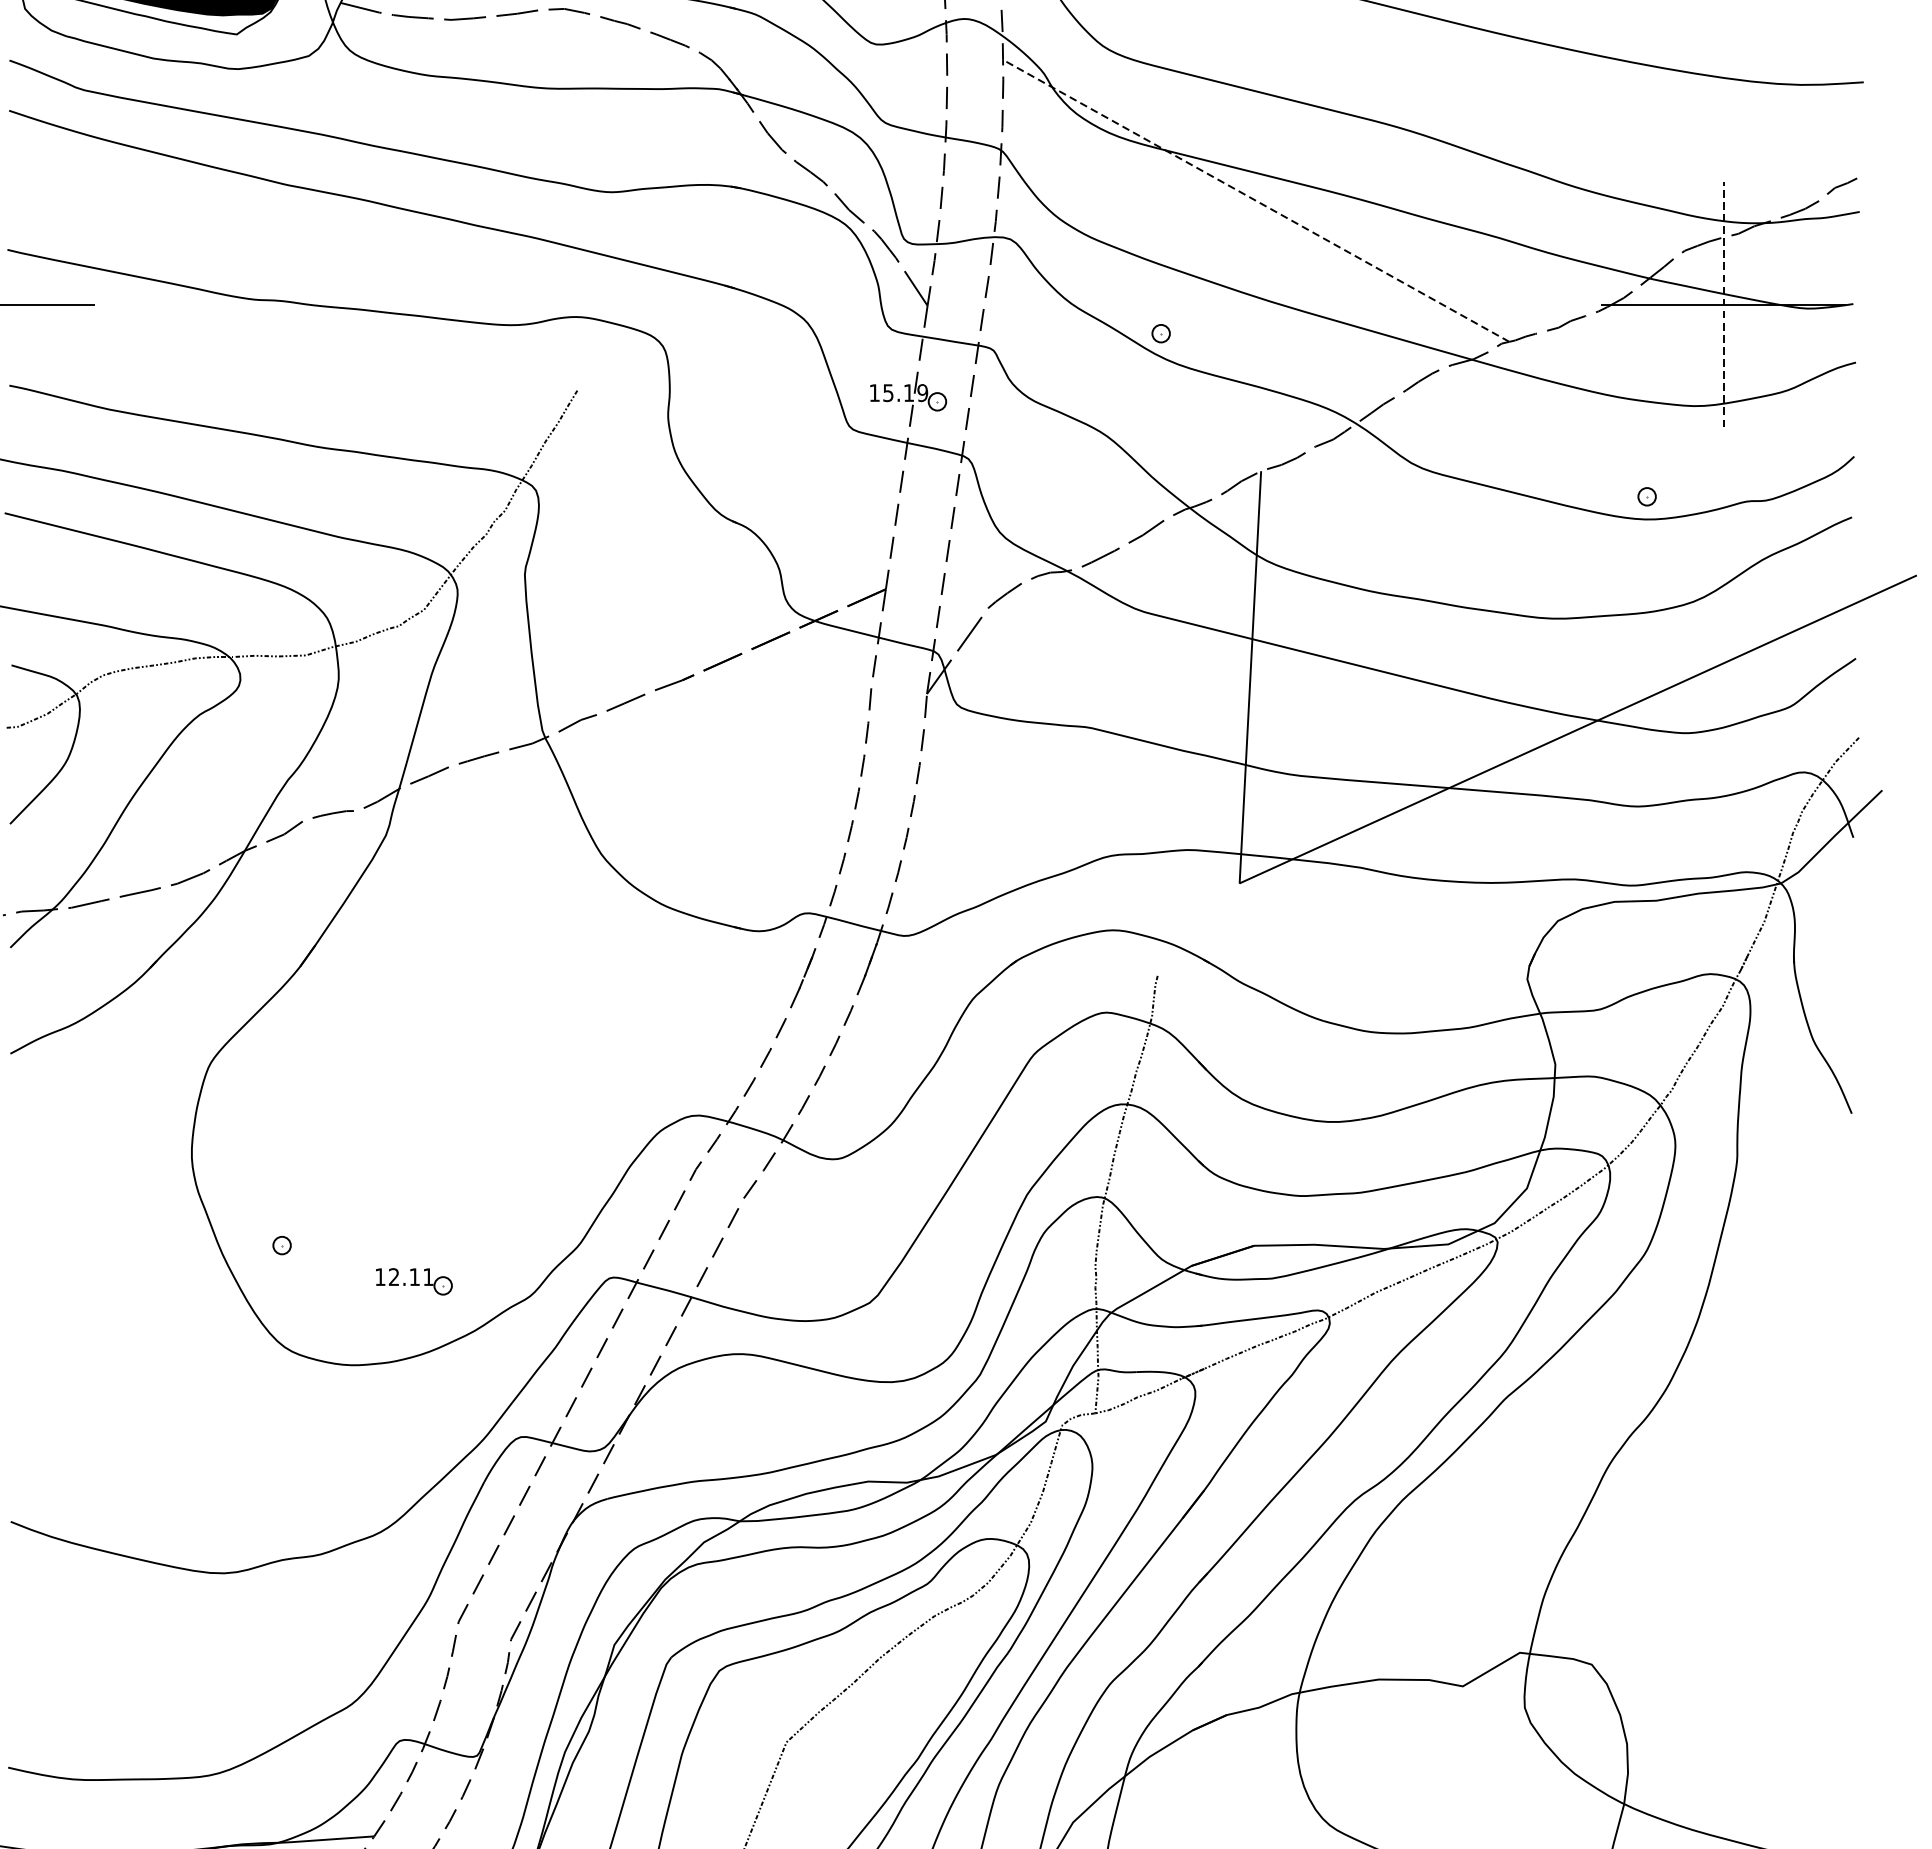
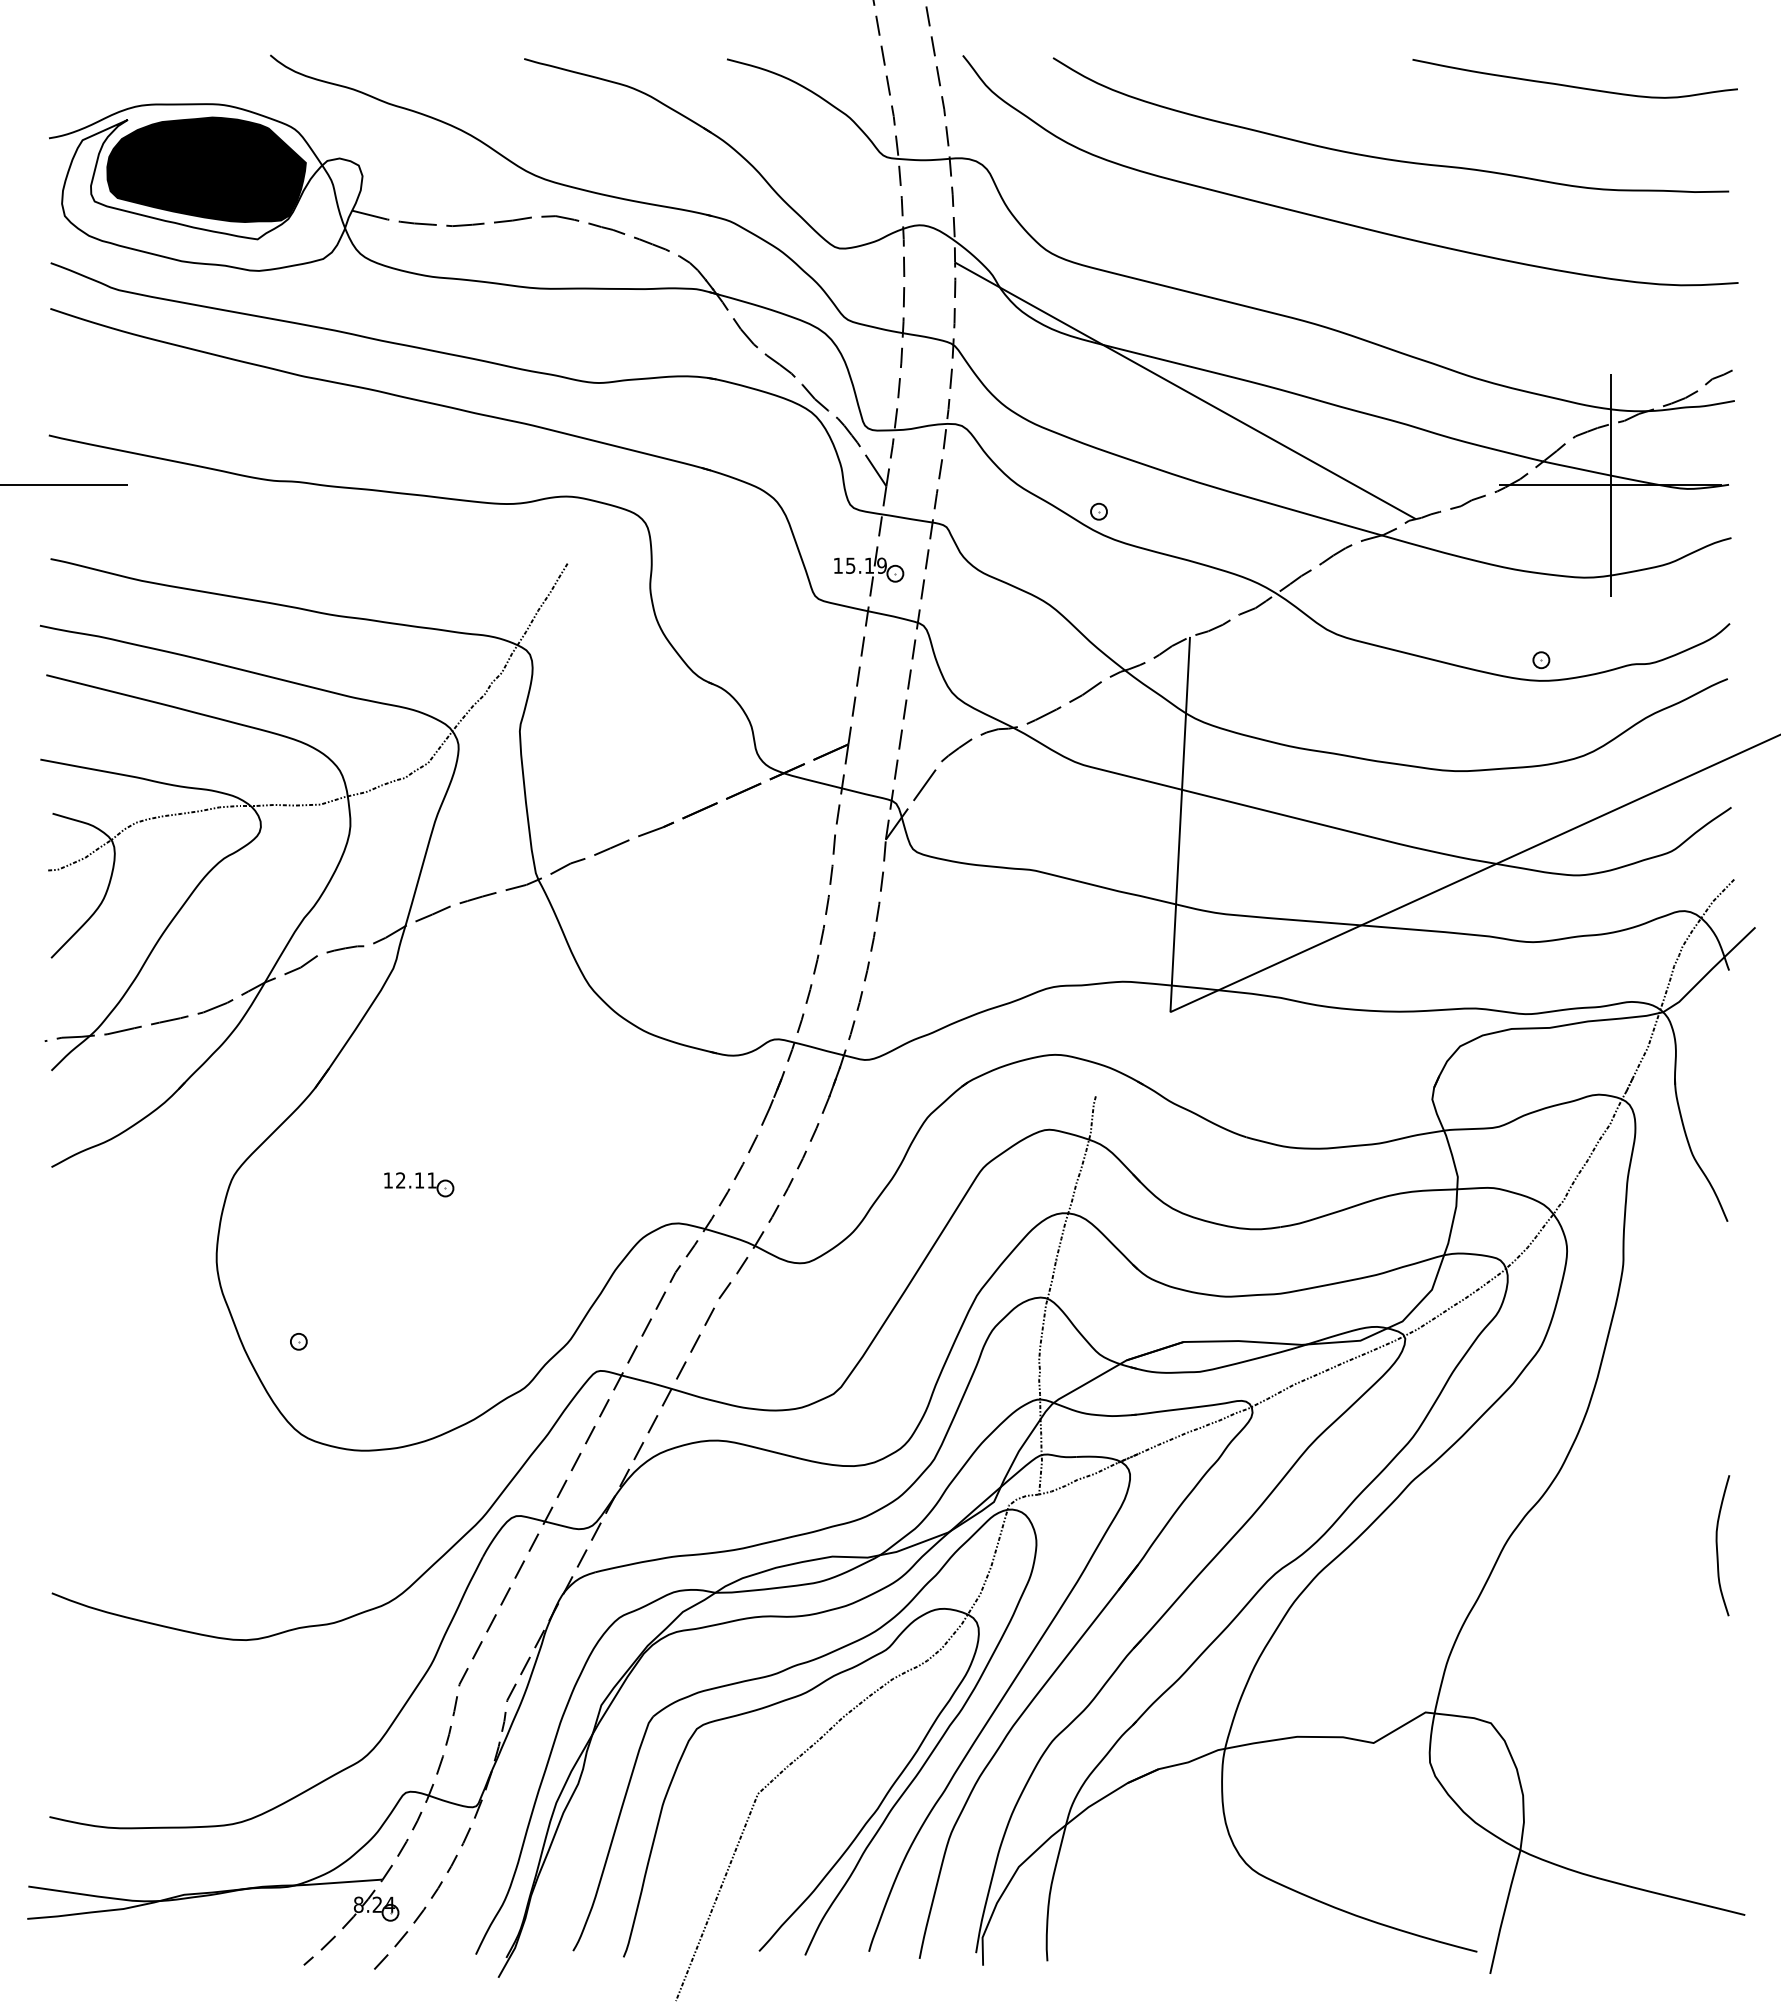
line: (1256, 200) -> (1185, 390), dashed -> solid
line: (1723, 304) -> (1610, 485), dashed -> solid
part: (414, 1281) -> (419, 1184), moved
curve: (1840, 1469) -> (1717, 1545), added

